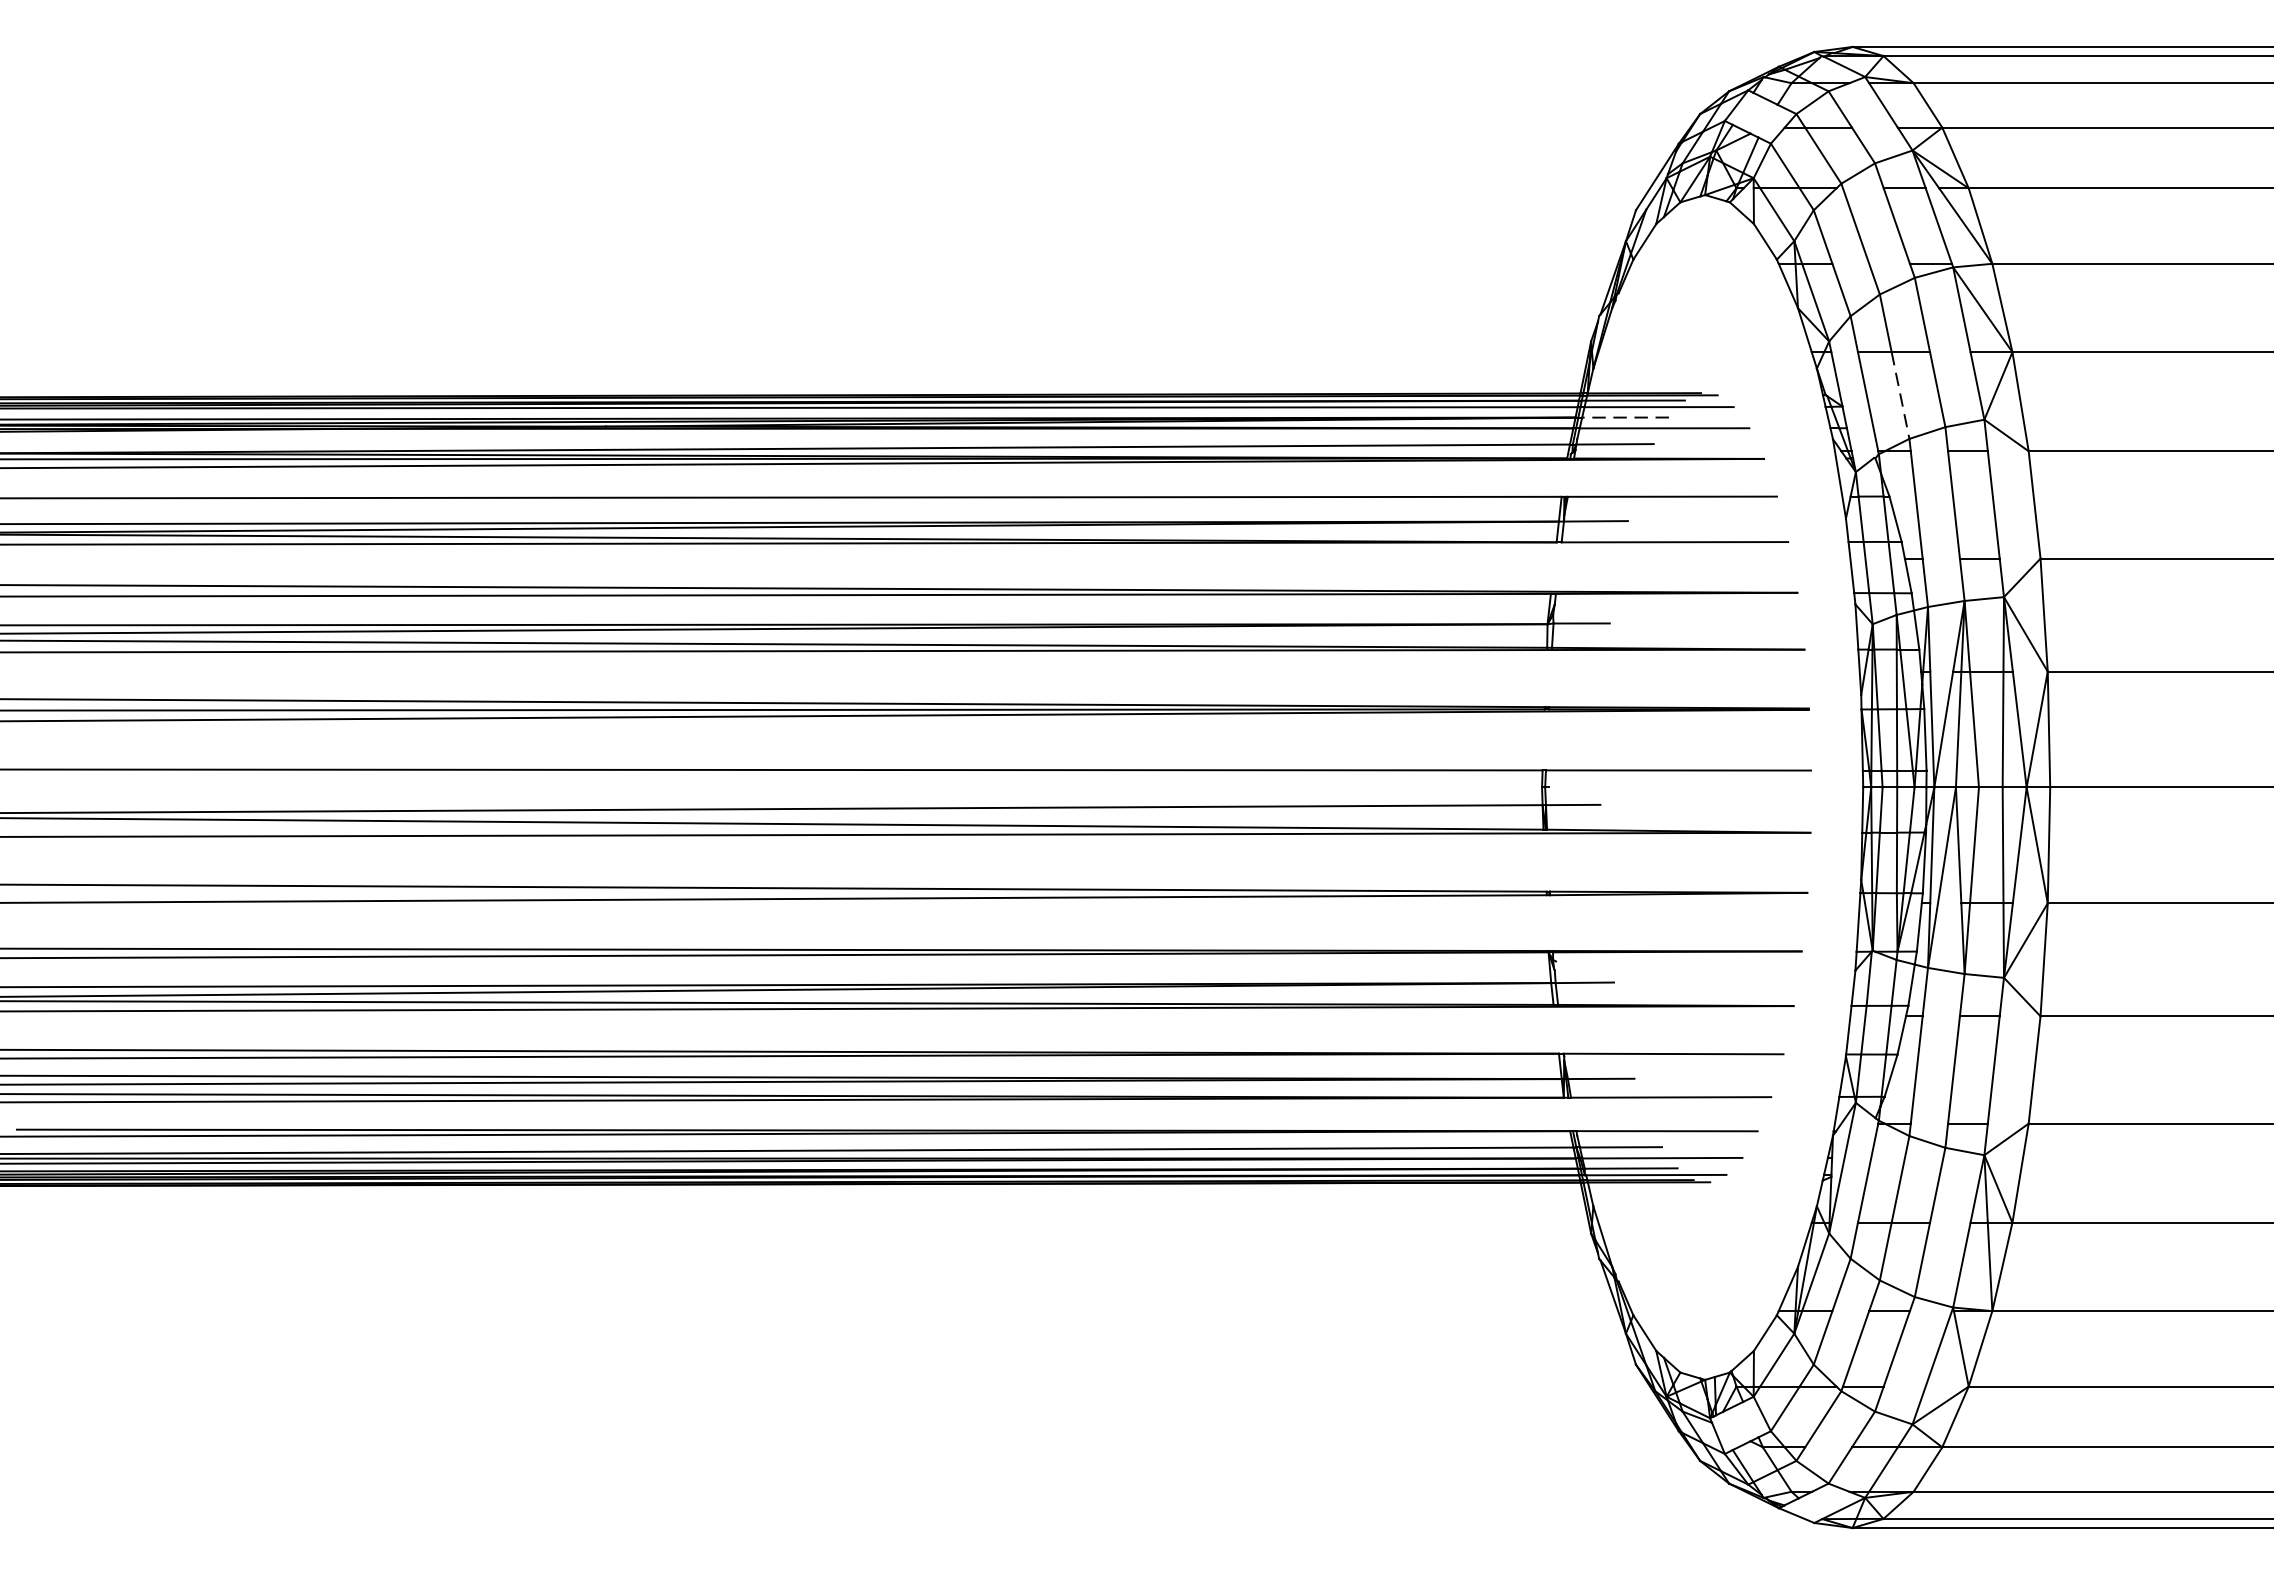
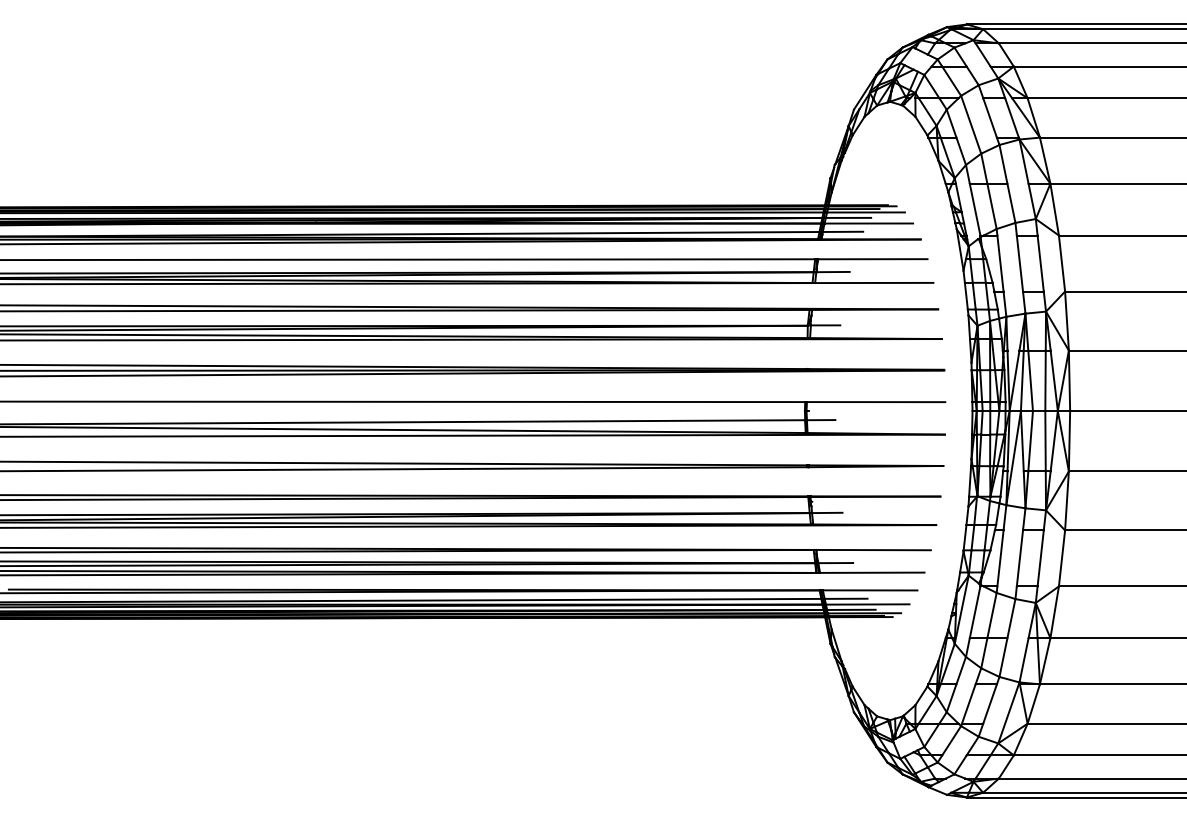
line: (1901, 395) -> (992, 206), dashed -> solid
line: (1625, 416) -> (848, 217), dashed -> solid

